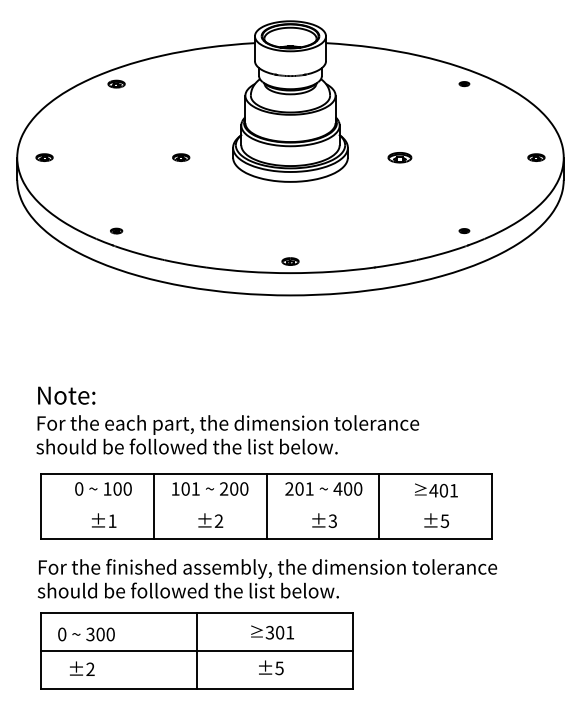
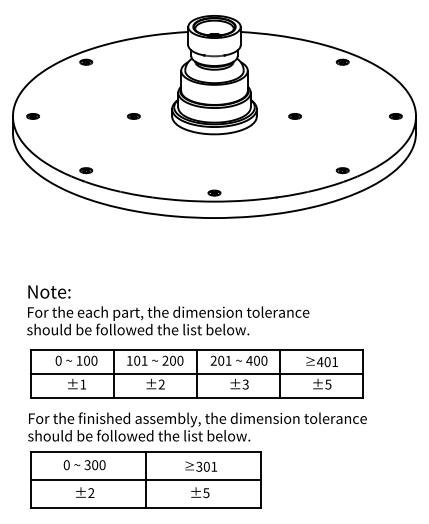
part: (464, 83) -> (342, 61), size x1.67
part: (399, 157) -> (294, 116), size x0.71
part: (116, 230) -> (86, 170), size x1.43
part: (464, 230) -> (342, 170), size x1.67
line: (266, 506) -> (196, 373), added
text: (86, 634) -> (84, 465), moved
text: (82, 668) -> (85, 492), moved

